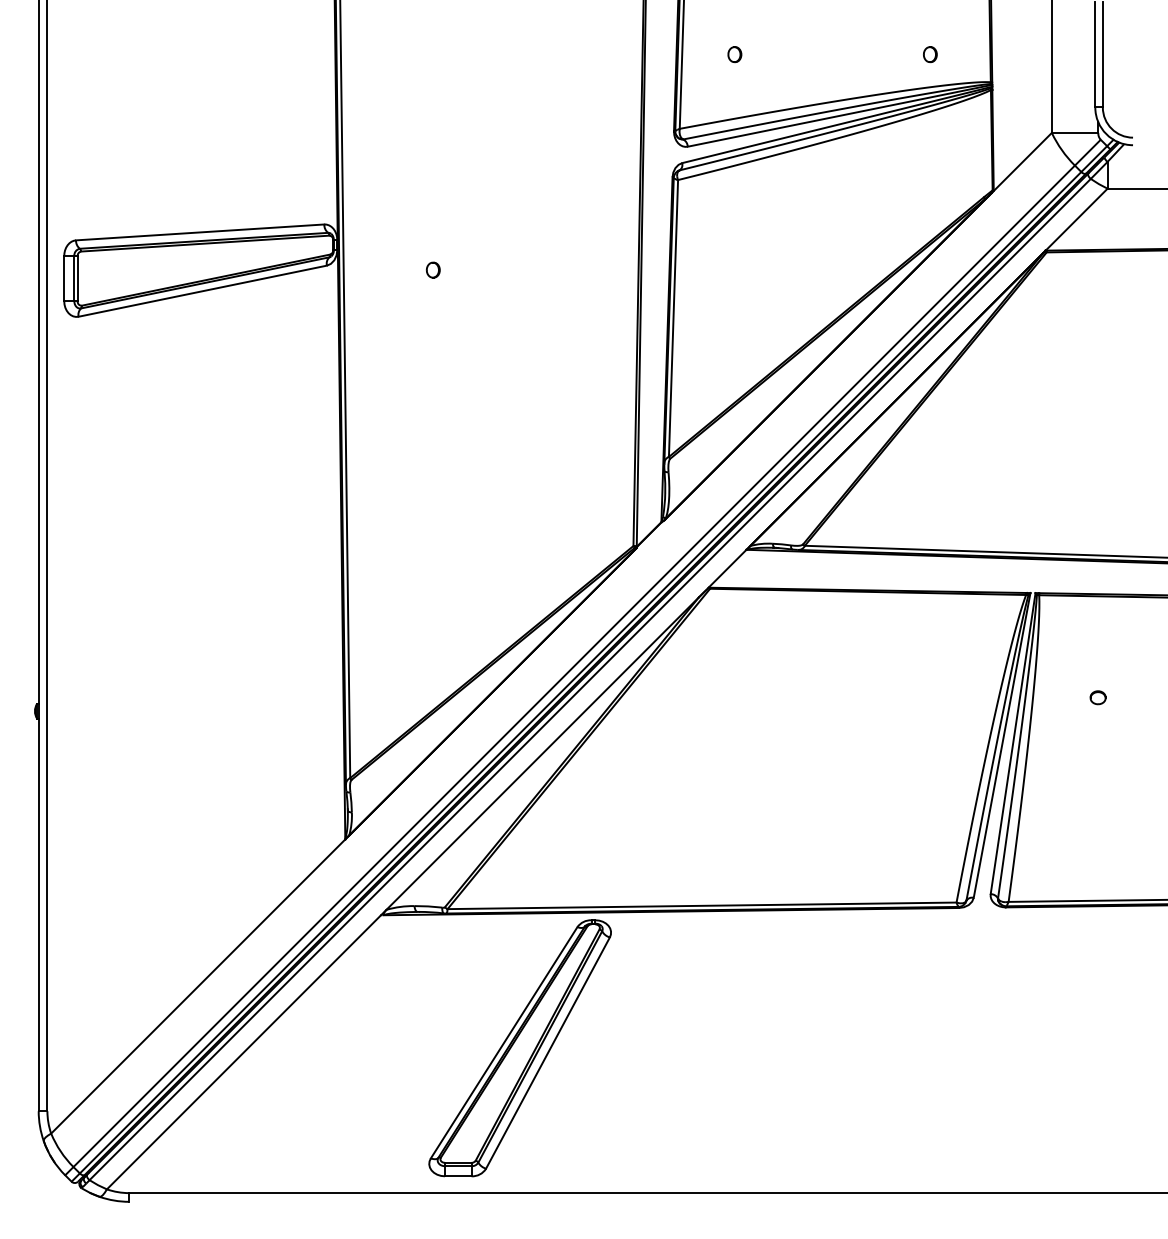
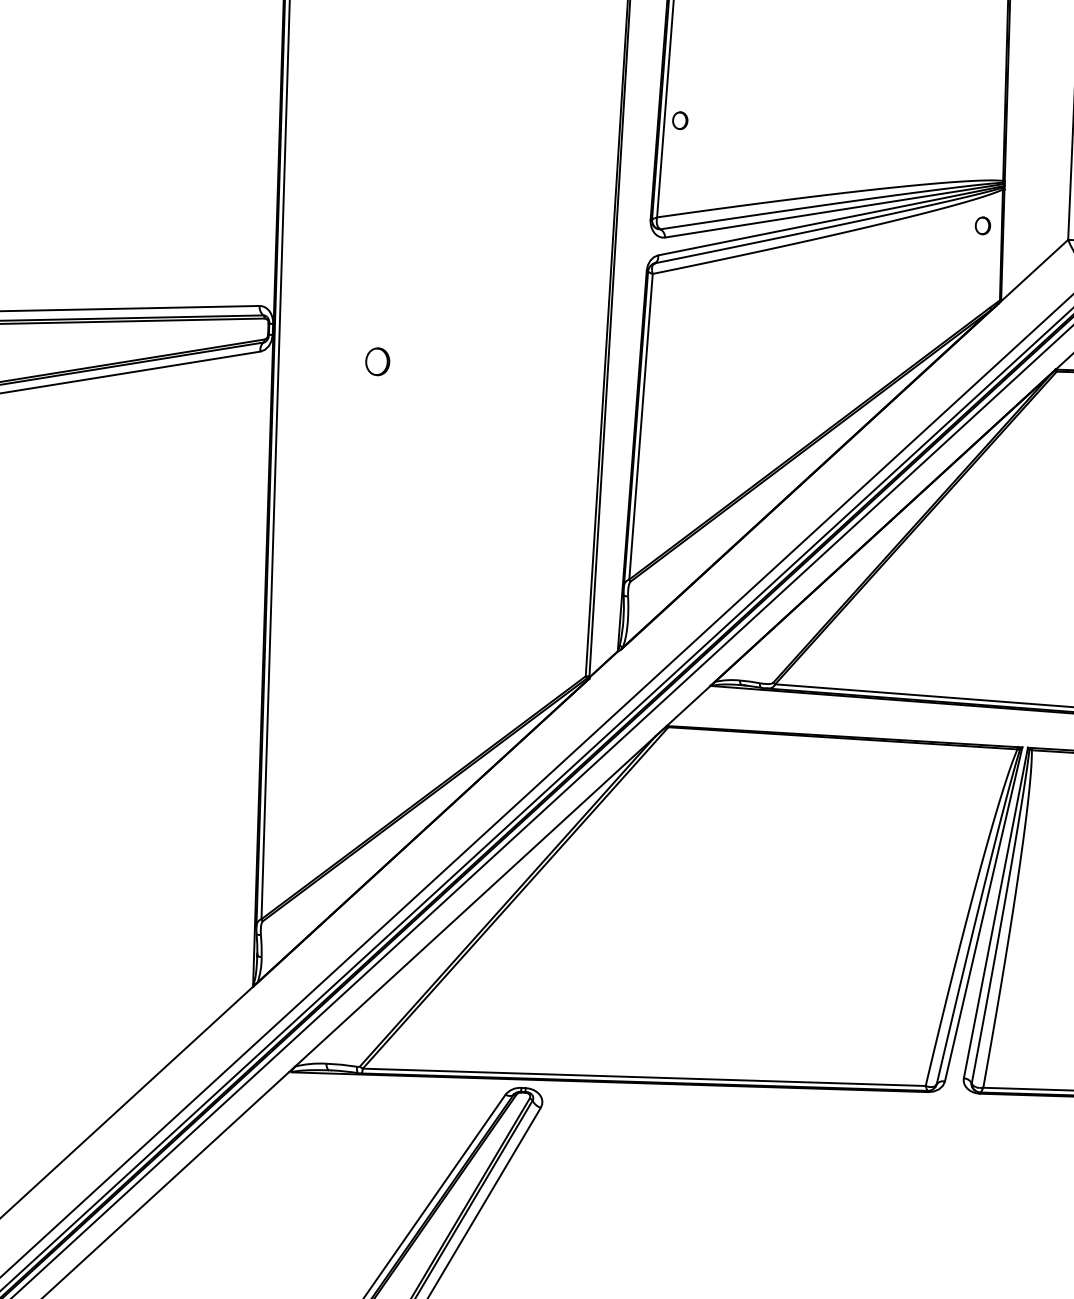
part: (734, 54) -> (679, 120), moved
part: (930, 54) -> (983, 225), moved
part: (433, 269) -> (378, 360), size x1.6

